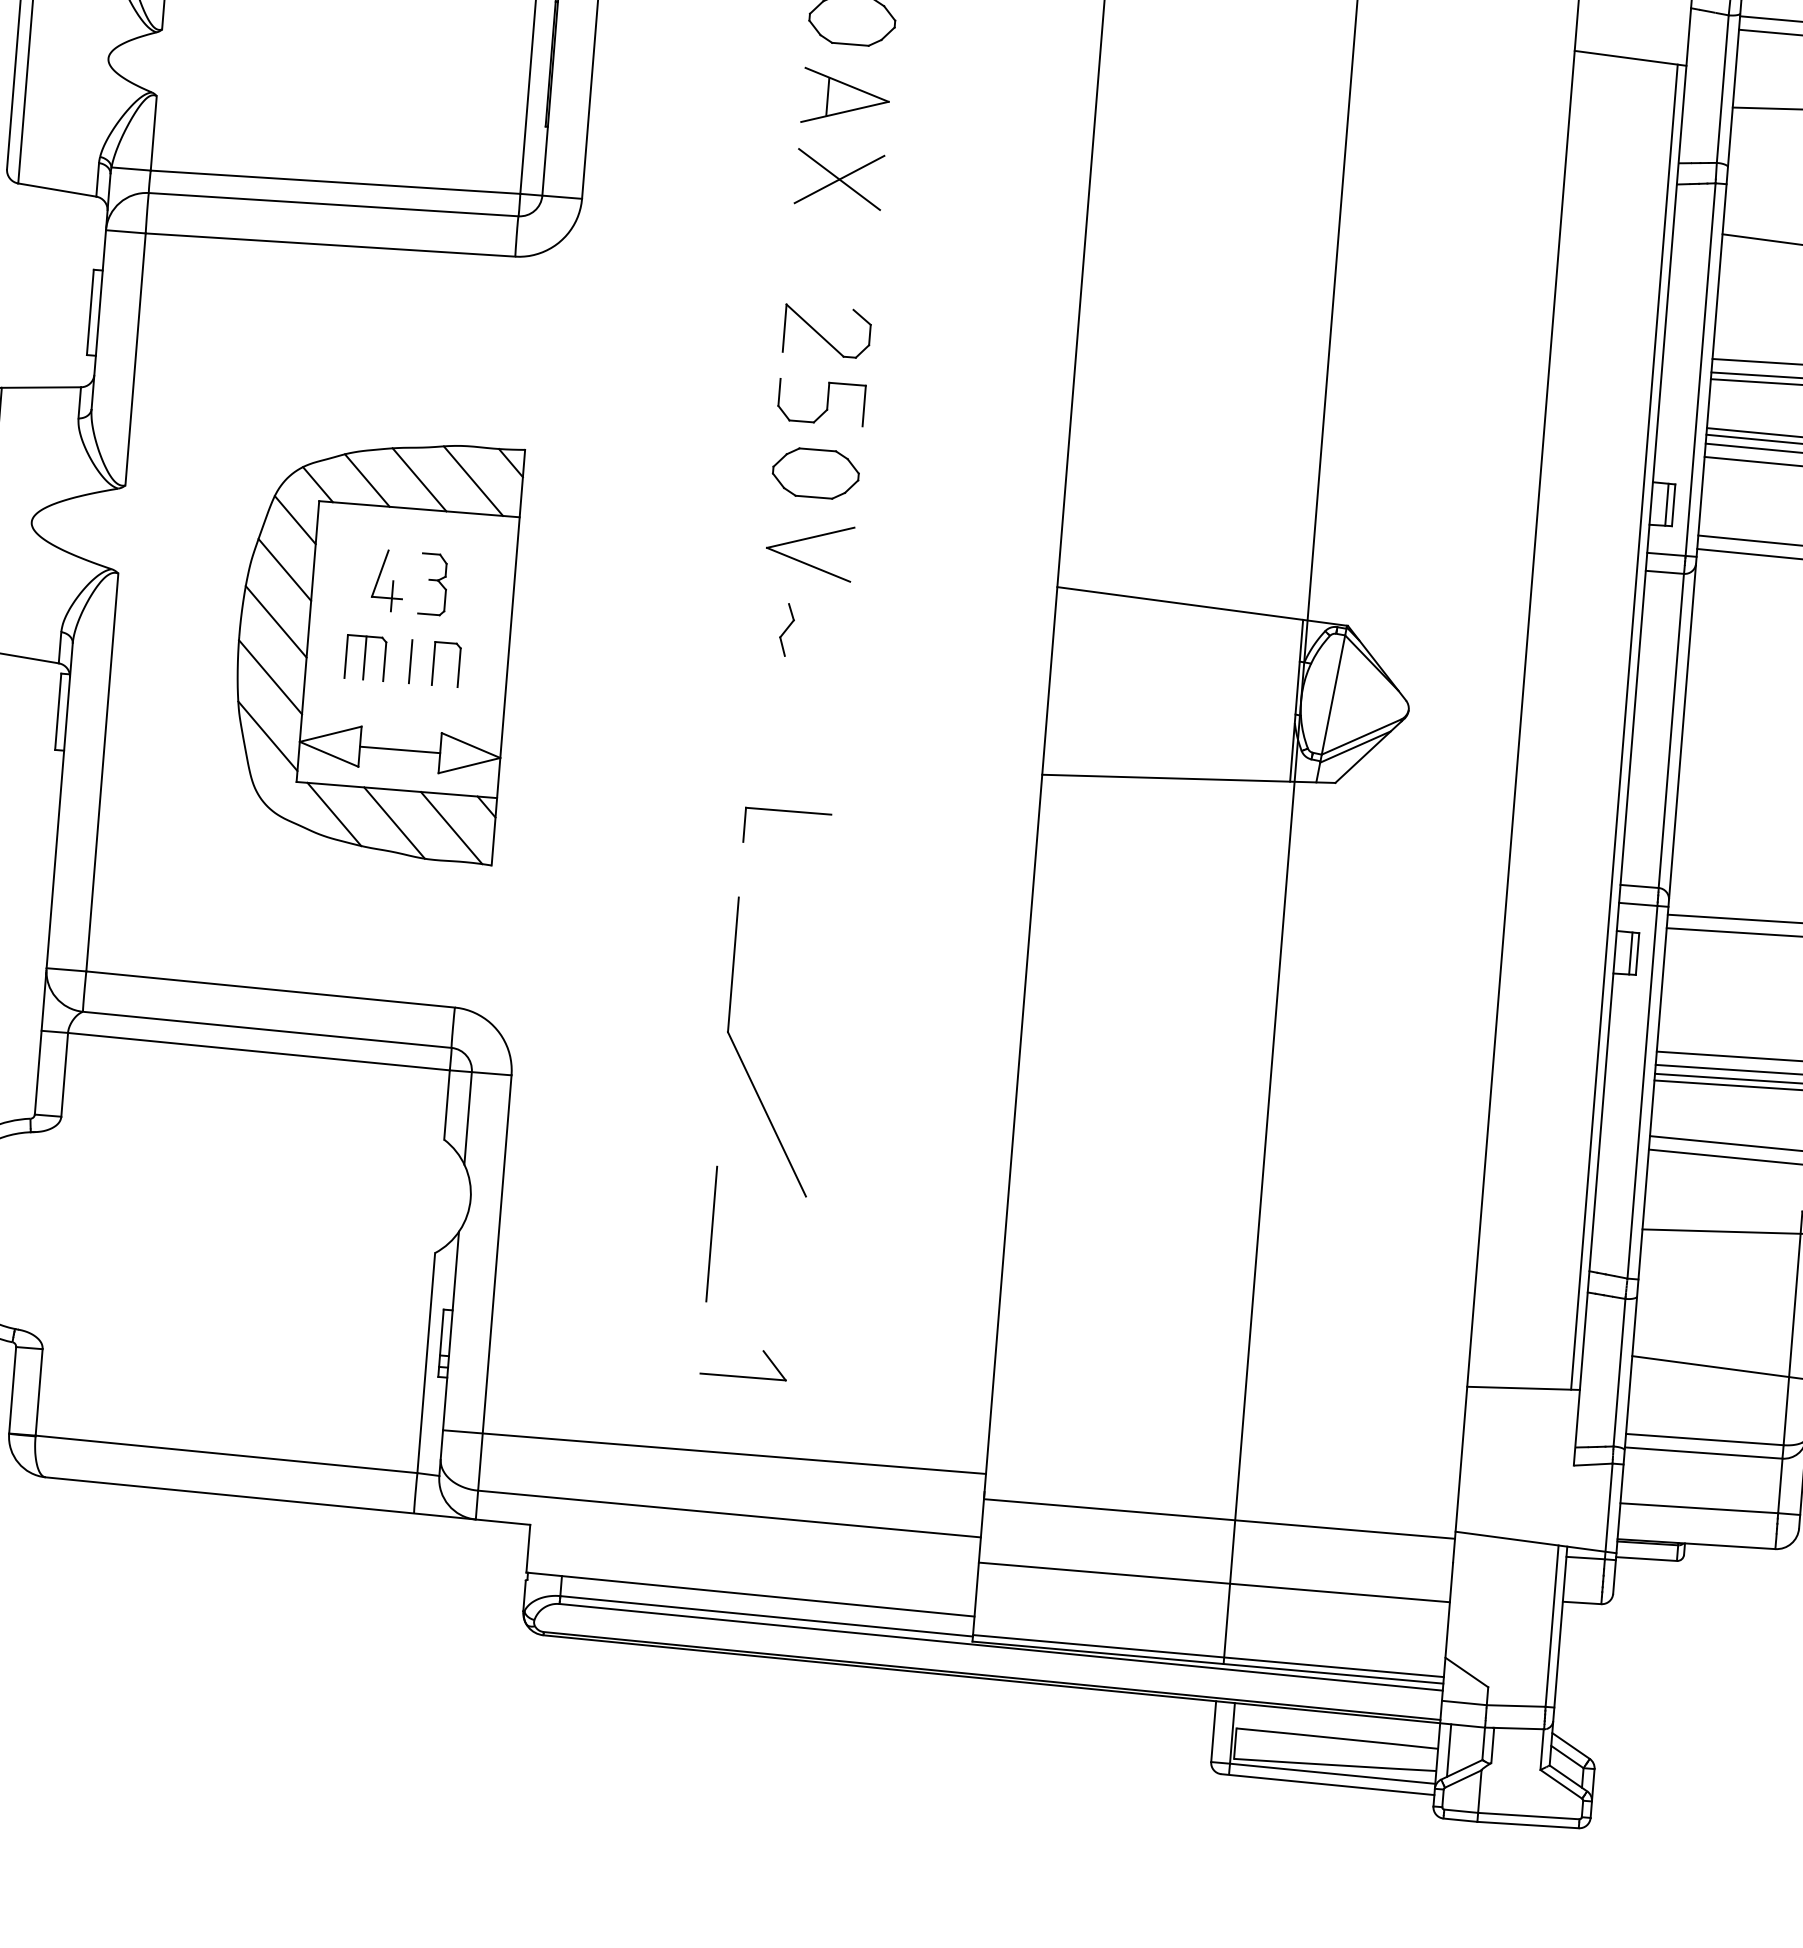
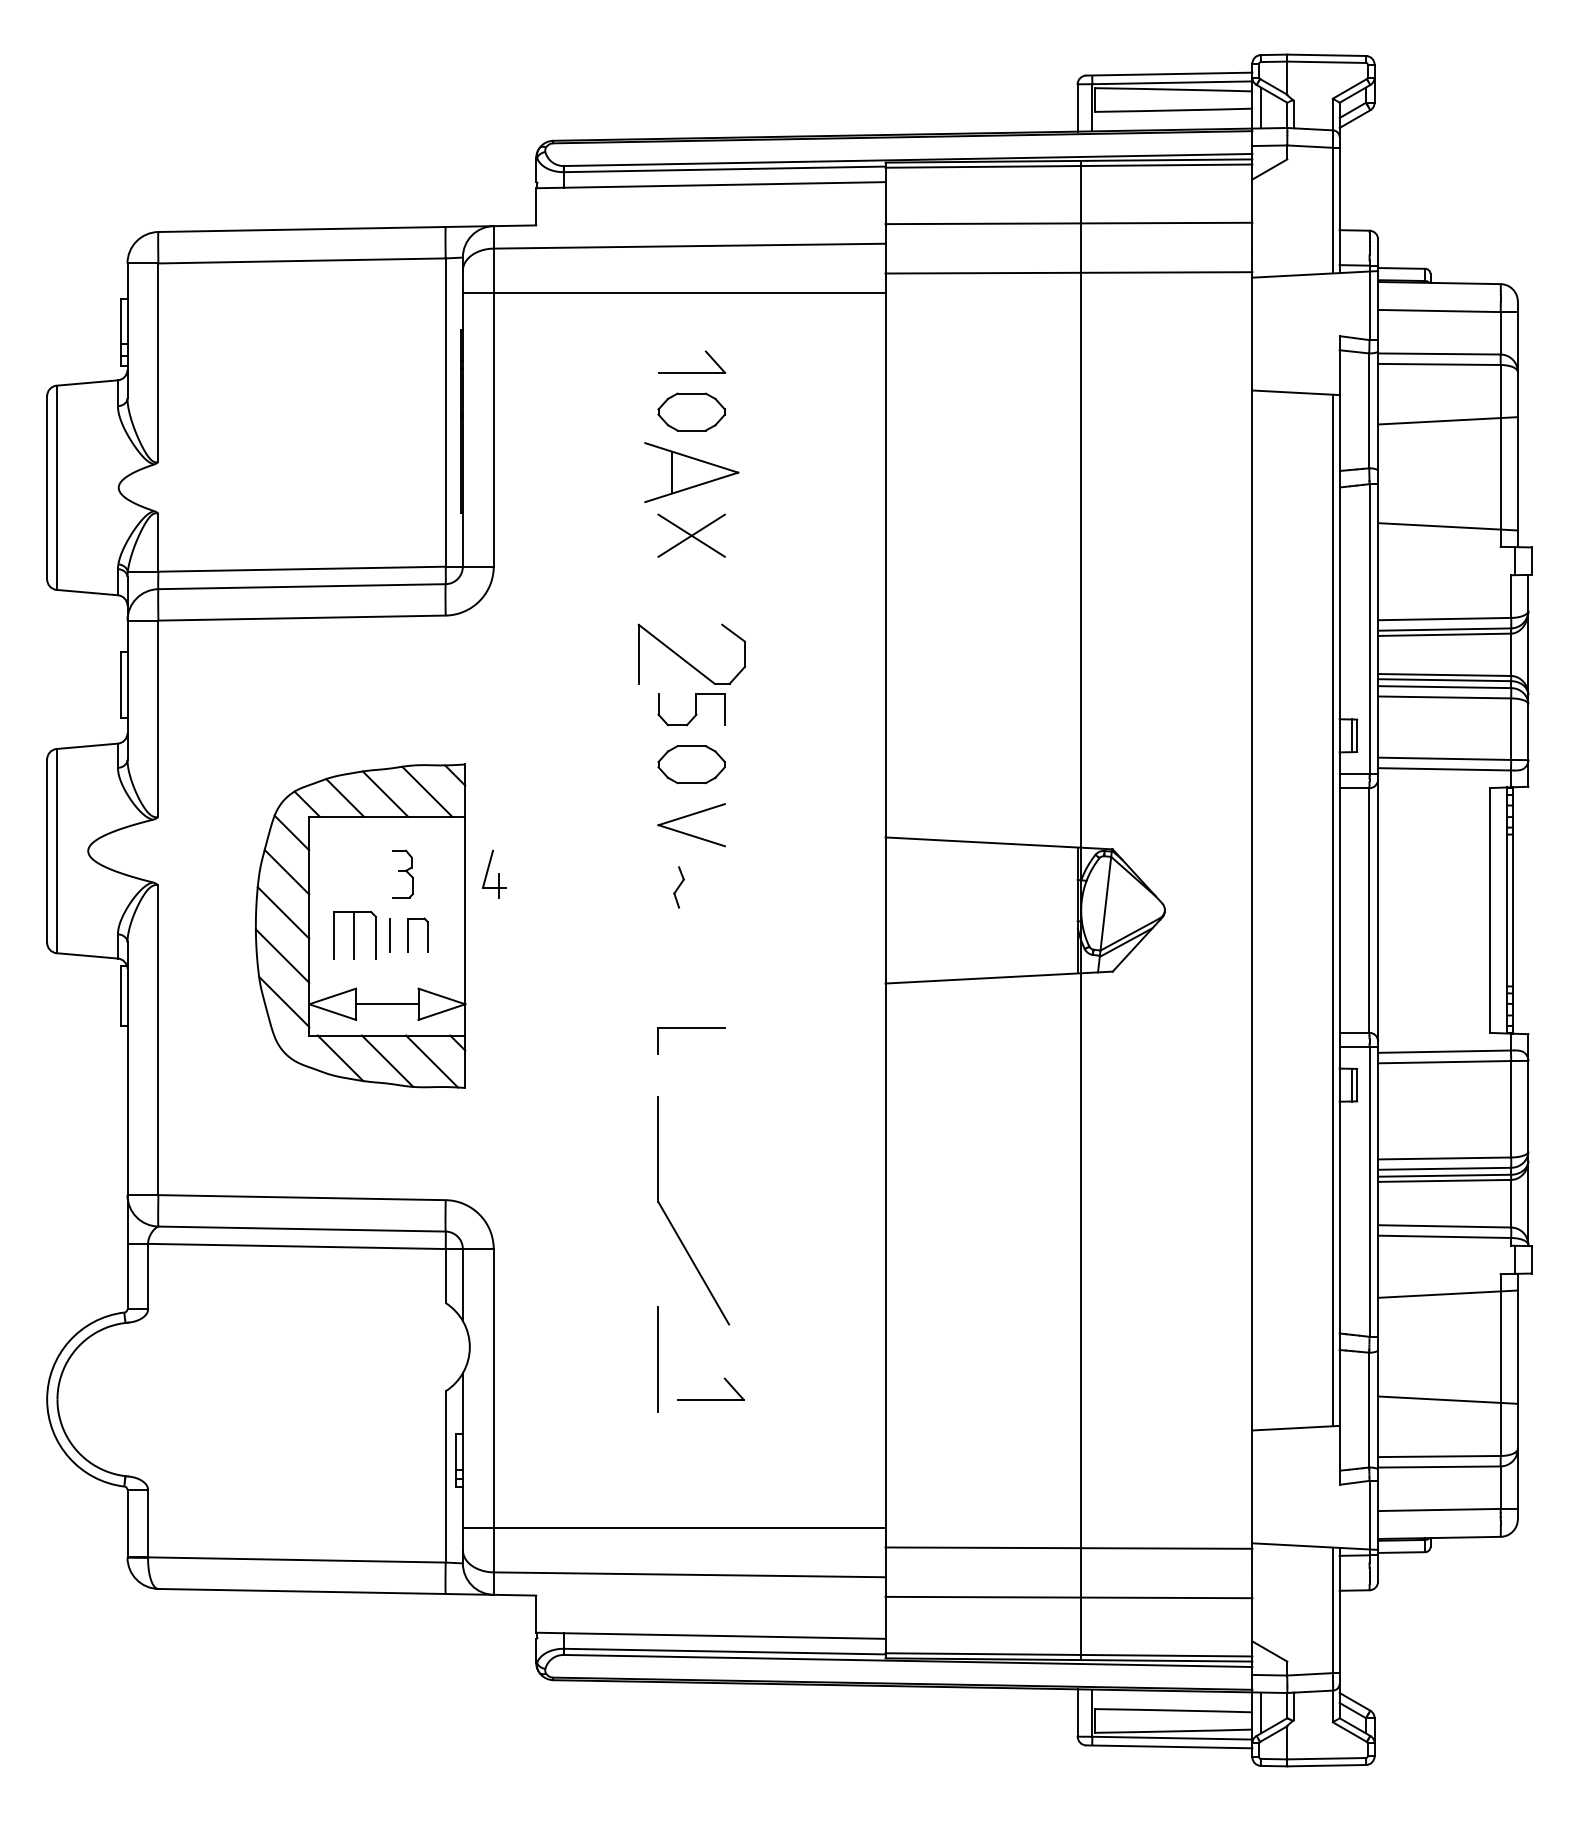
part: (845, 98) -> (691, 472), size x1.4
part: (827, 330) -> (691, 653), size x1.6
part: (388, 579) -> (494, 873), moved
part: (365, 656) -> (354, 934), size x1.4
part: (742, 1376) -> (710, 1399), moved

